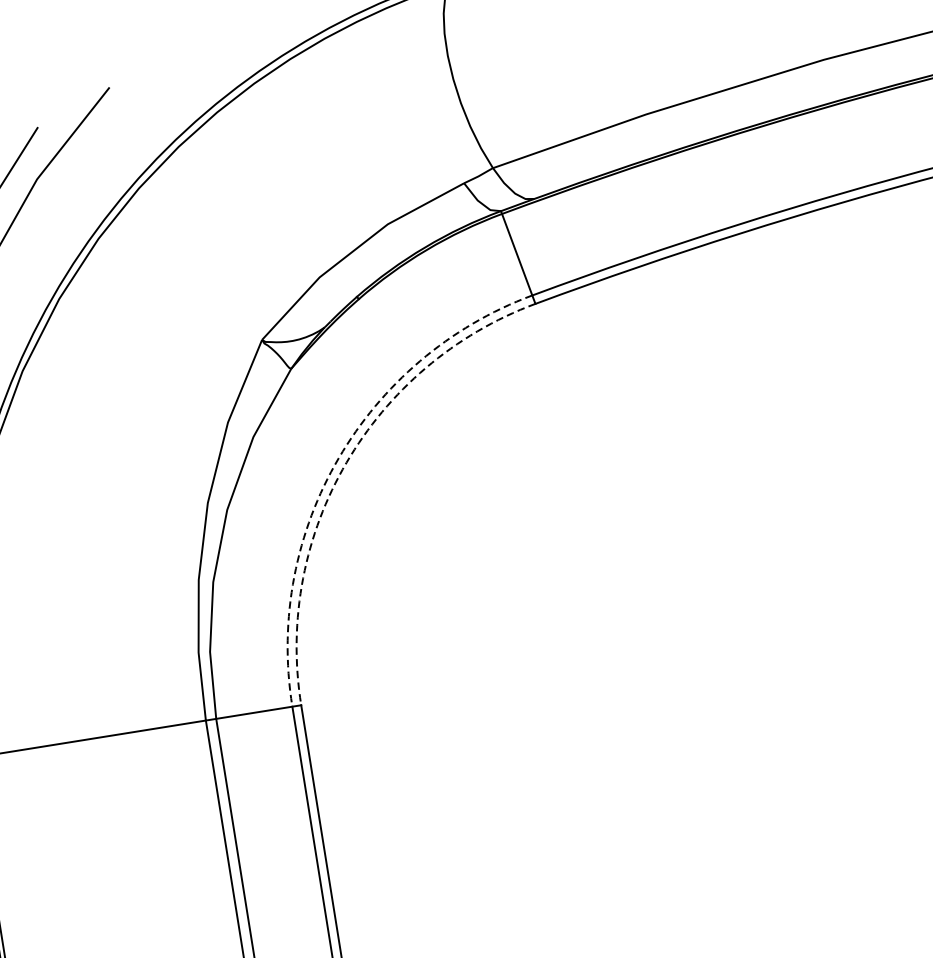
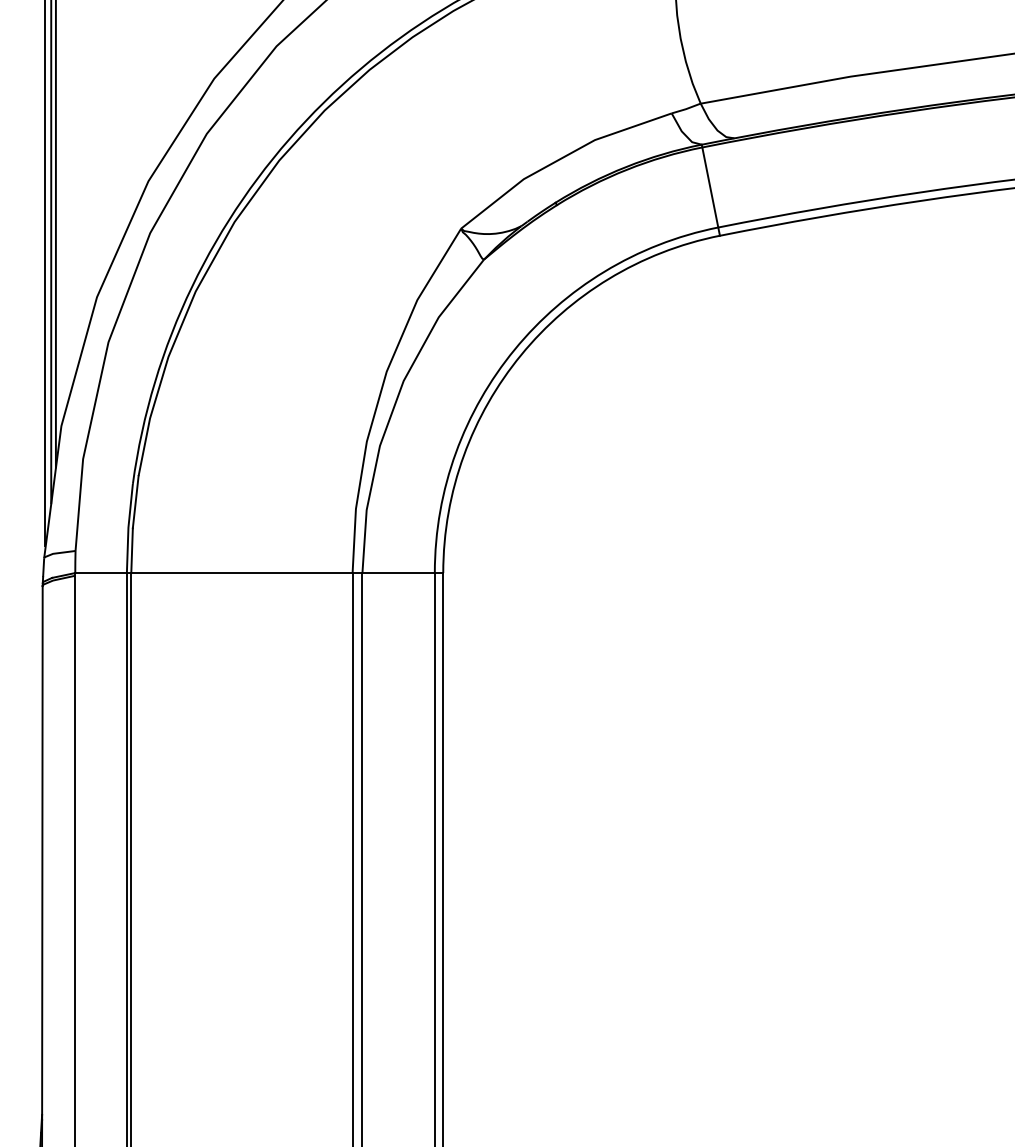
arc: (338, 458) -> (514, 349), dashed -> solid
arc: (346, 462) -> (521, 354), dashed -> solid

